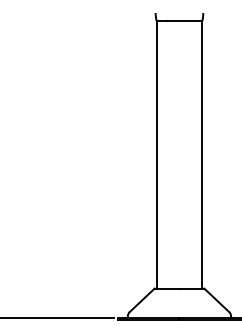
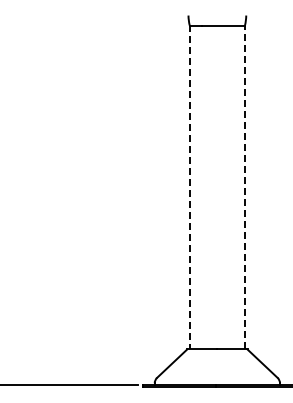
line: (156, 154) -> (189, 187), solid -> dashed
line: (202, 154) -> (245, 186), solid -> dashed

